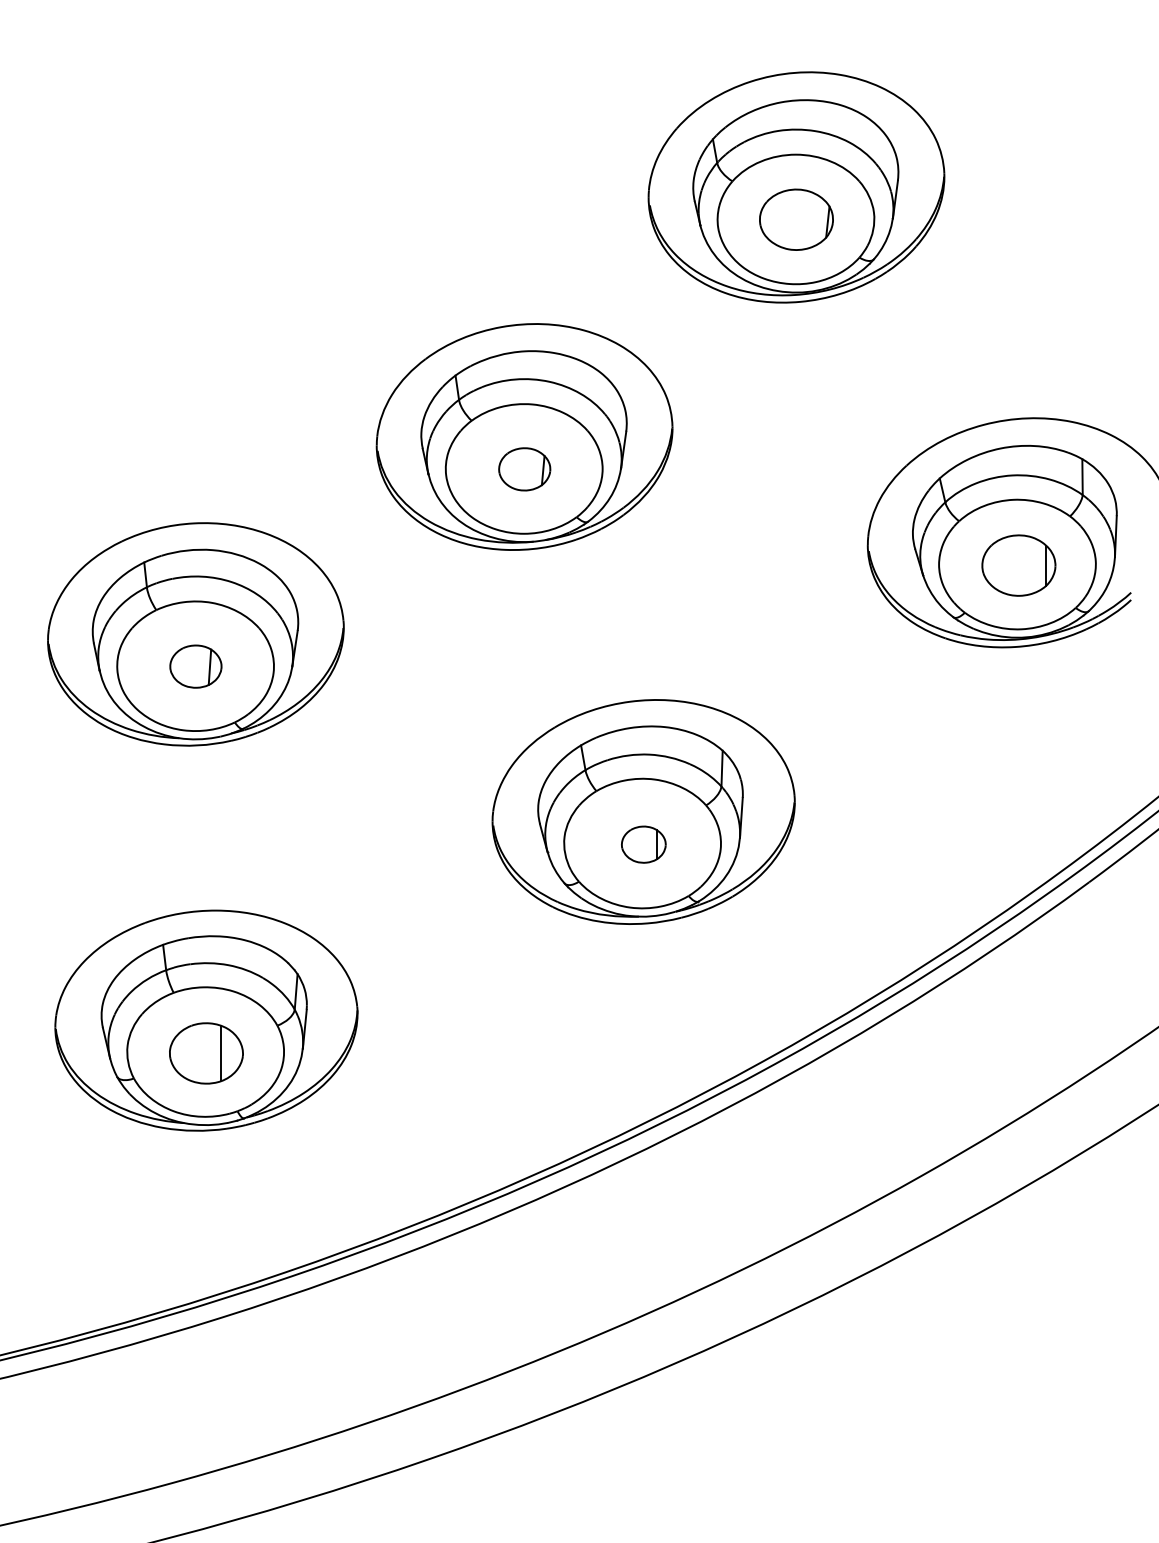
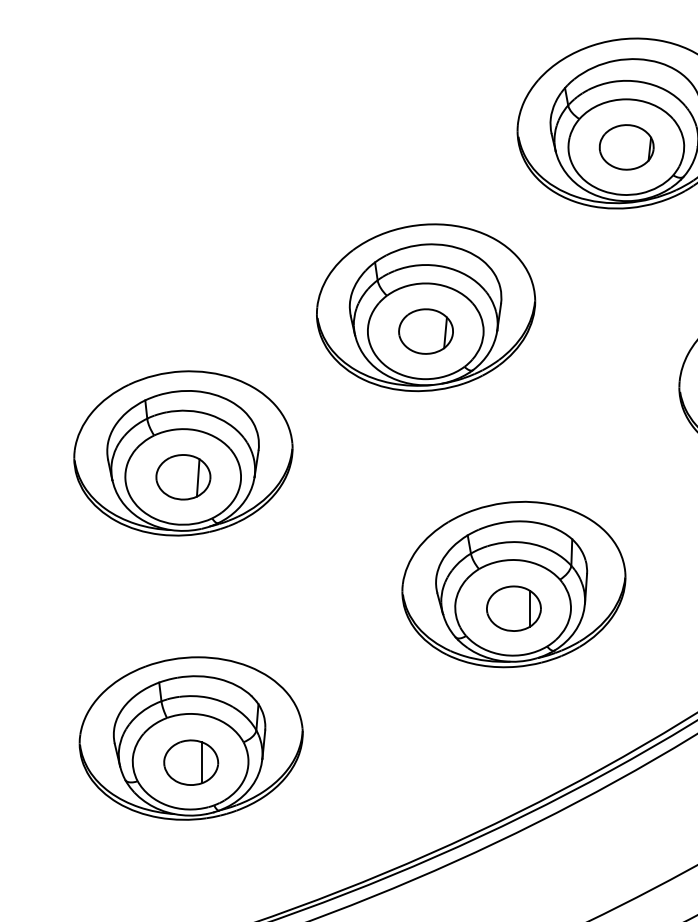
part: (524, 469) -> (425, 331), size x1.43
part: (195, 666) -> (183, 477), size x1.43
part: (643, 844) -> (513, 608), size x1.67

